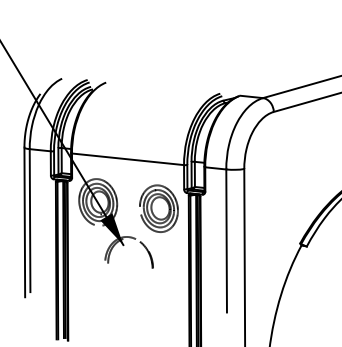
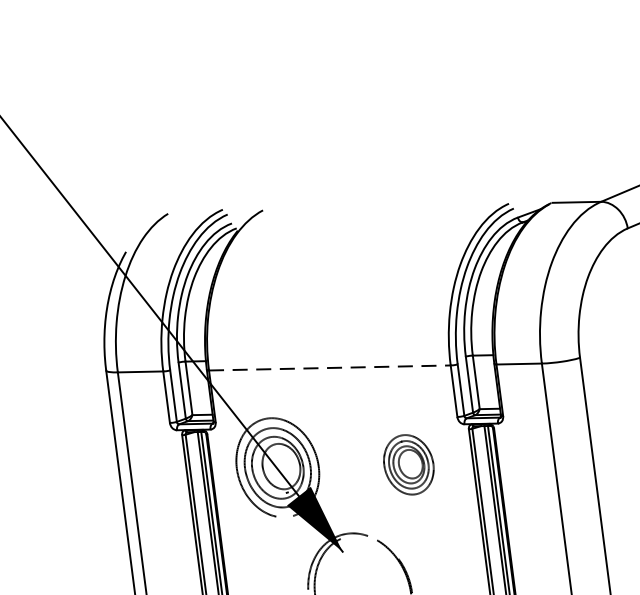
line: (128, 159) -> (330, 368), solid -> dashed
part: (158, 208) -> (407, 464), size x0.6

